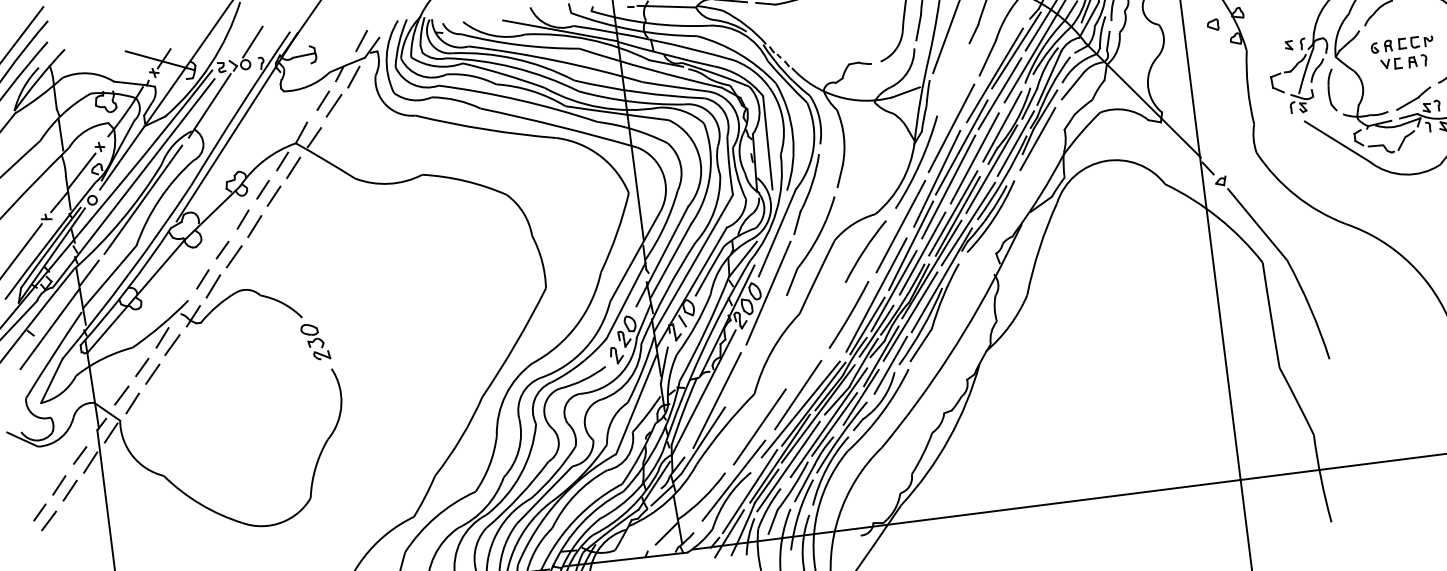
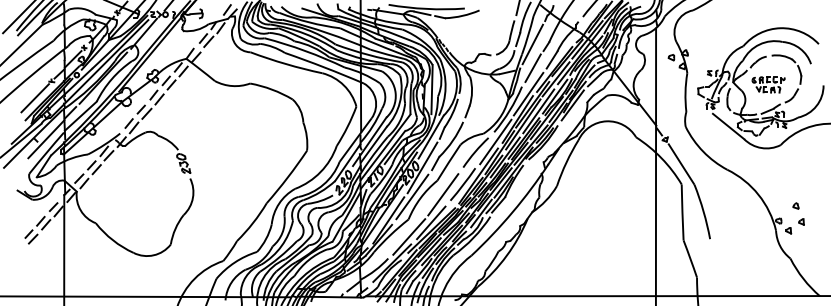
line: (952, 76) -> (532, 67), added
line: (814, 338) -> (443, 194), added
line: (756, 349) -> (412, 196), added

